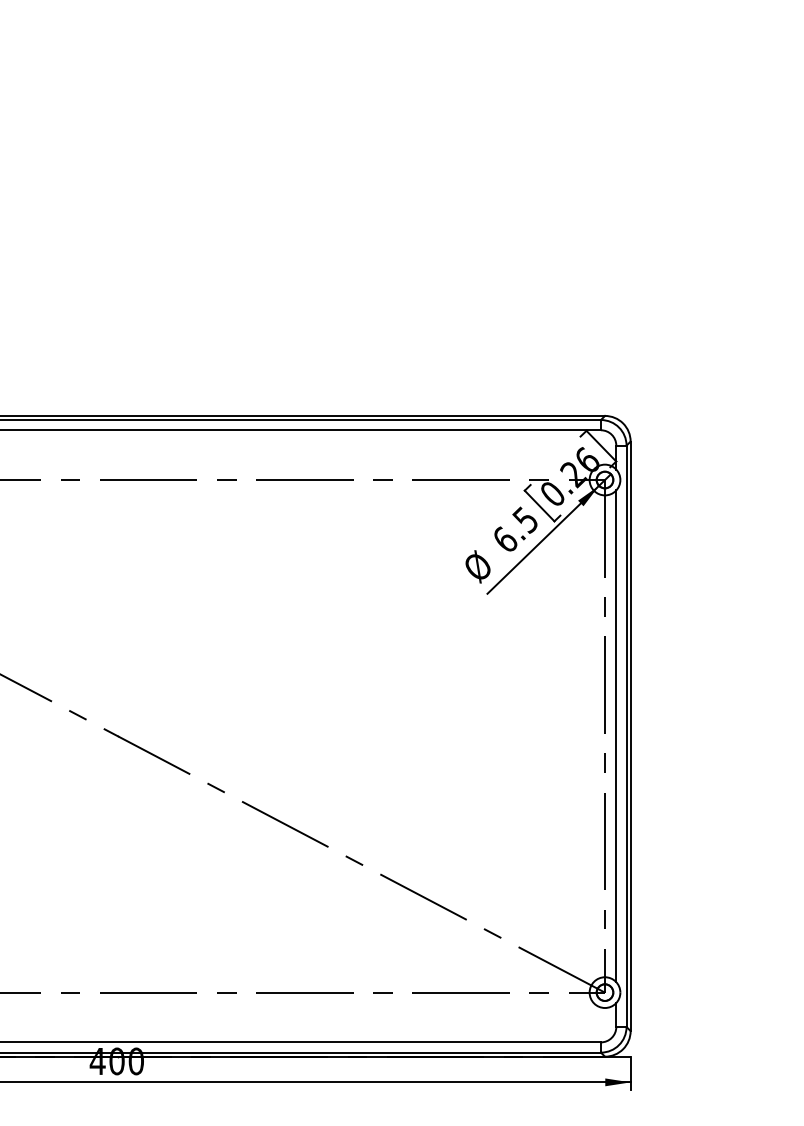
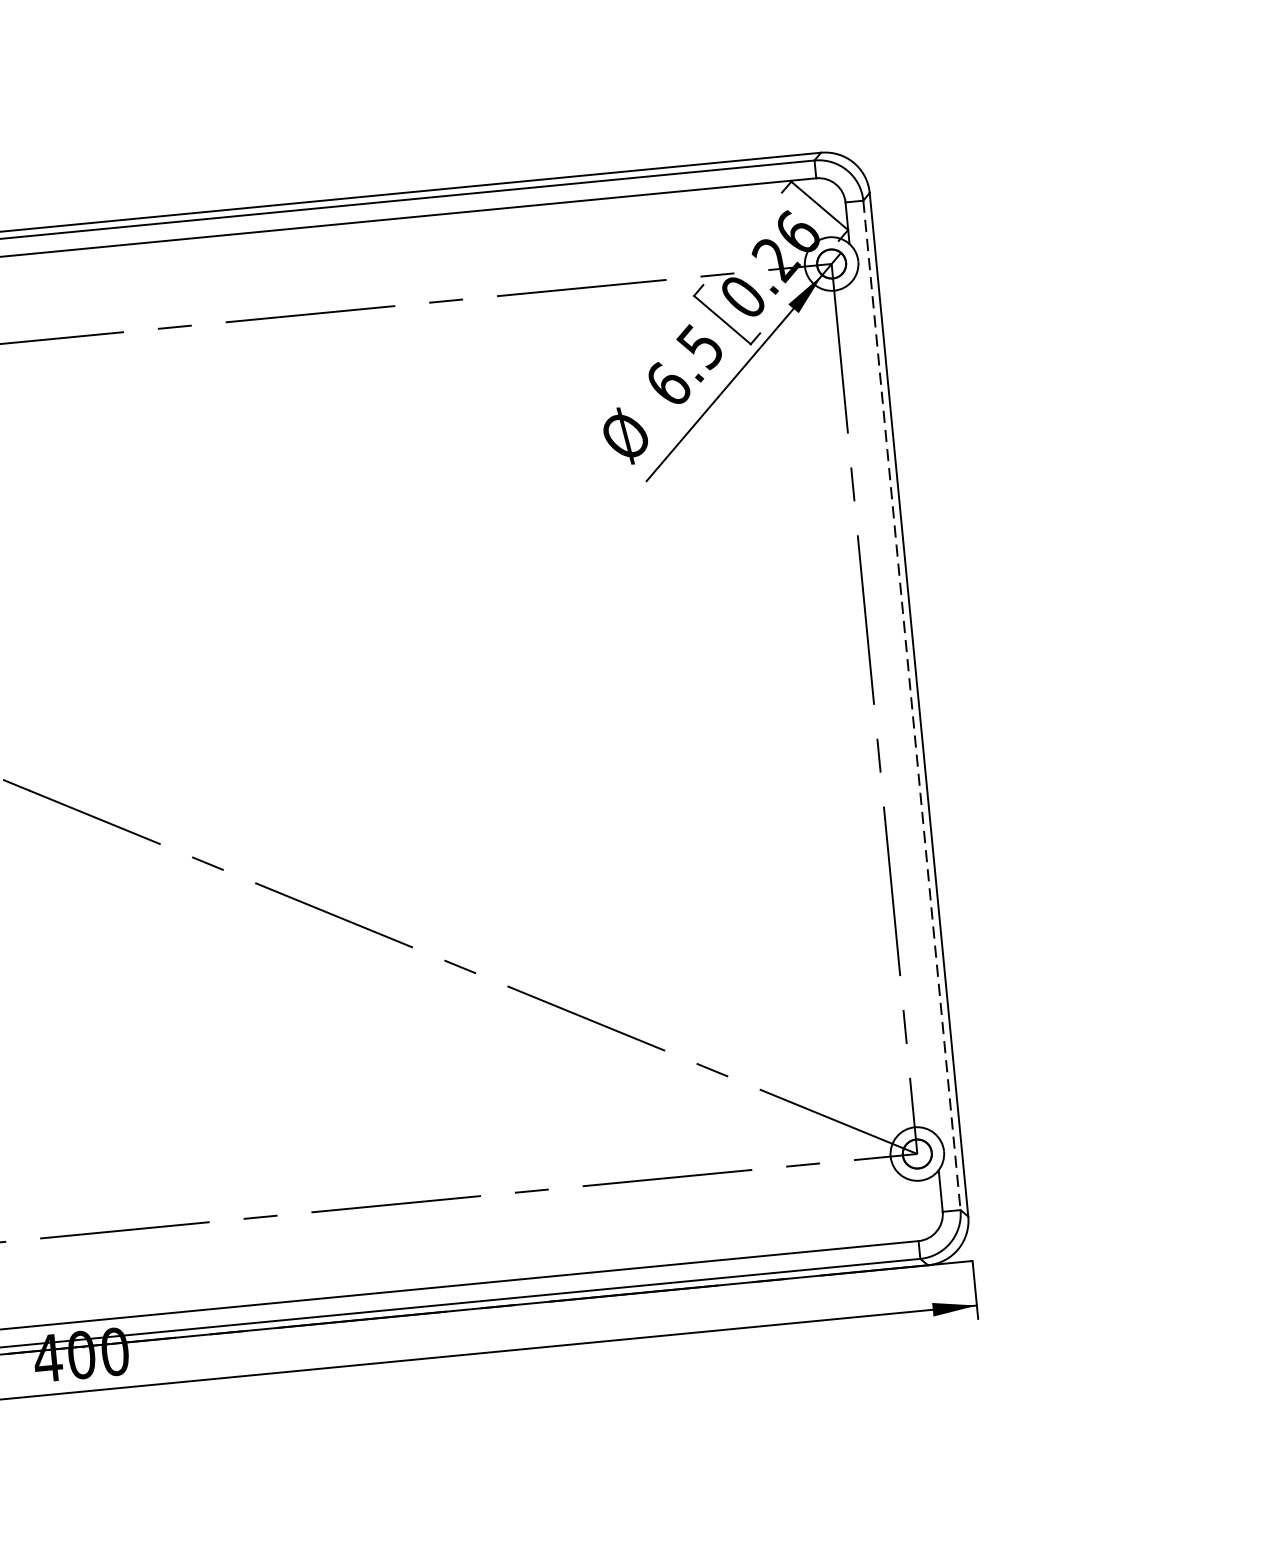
line: (616, 736) -> (894, 707), removed
line: (626, 736) -> (911, 705), solid -> dashed

